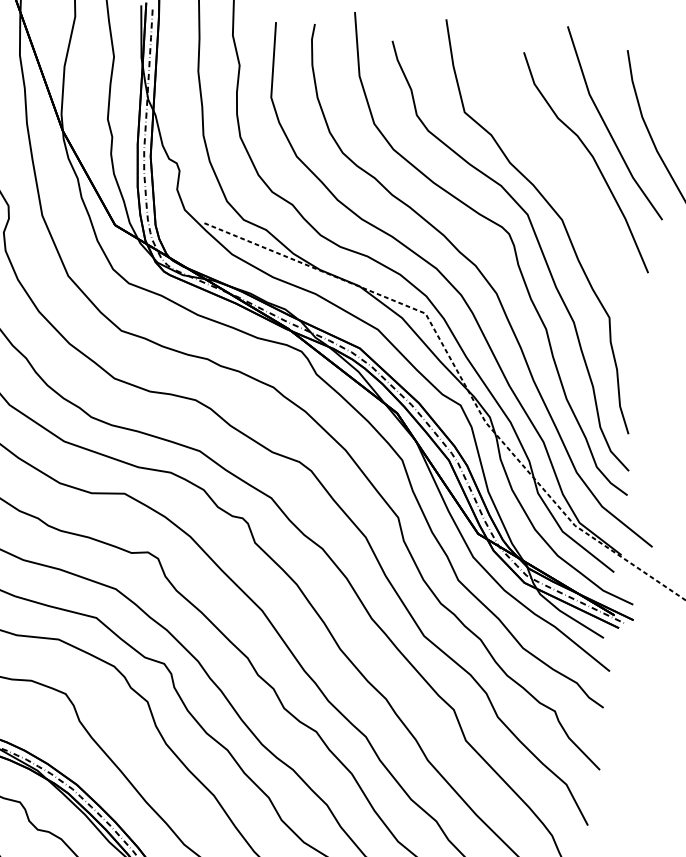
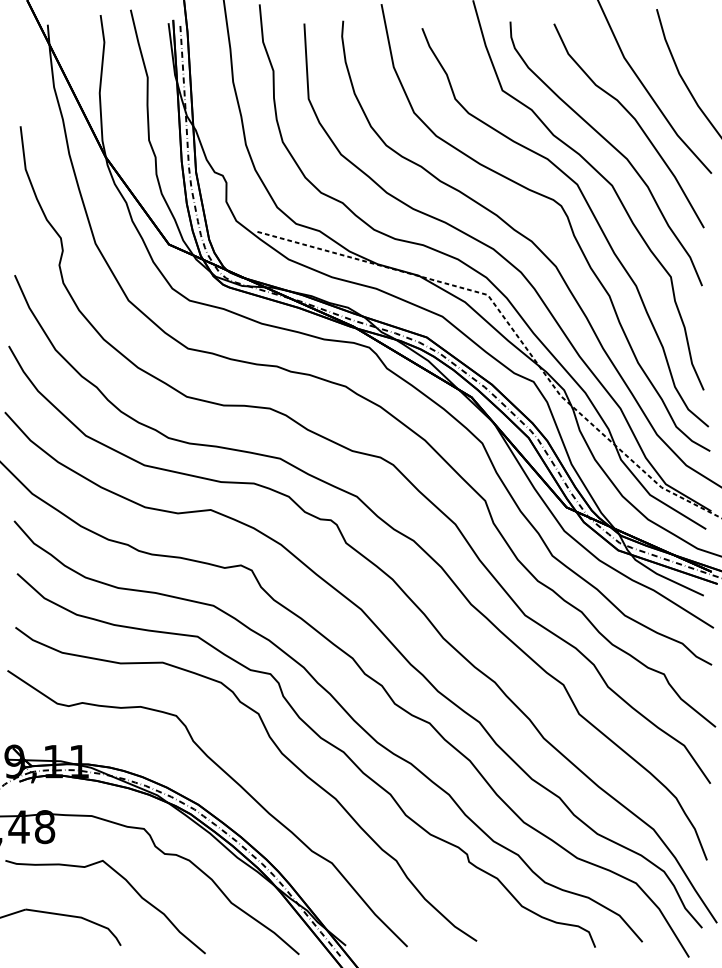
curve: (566, 181) -> (611, 146), added

